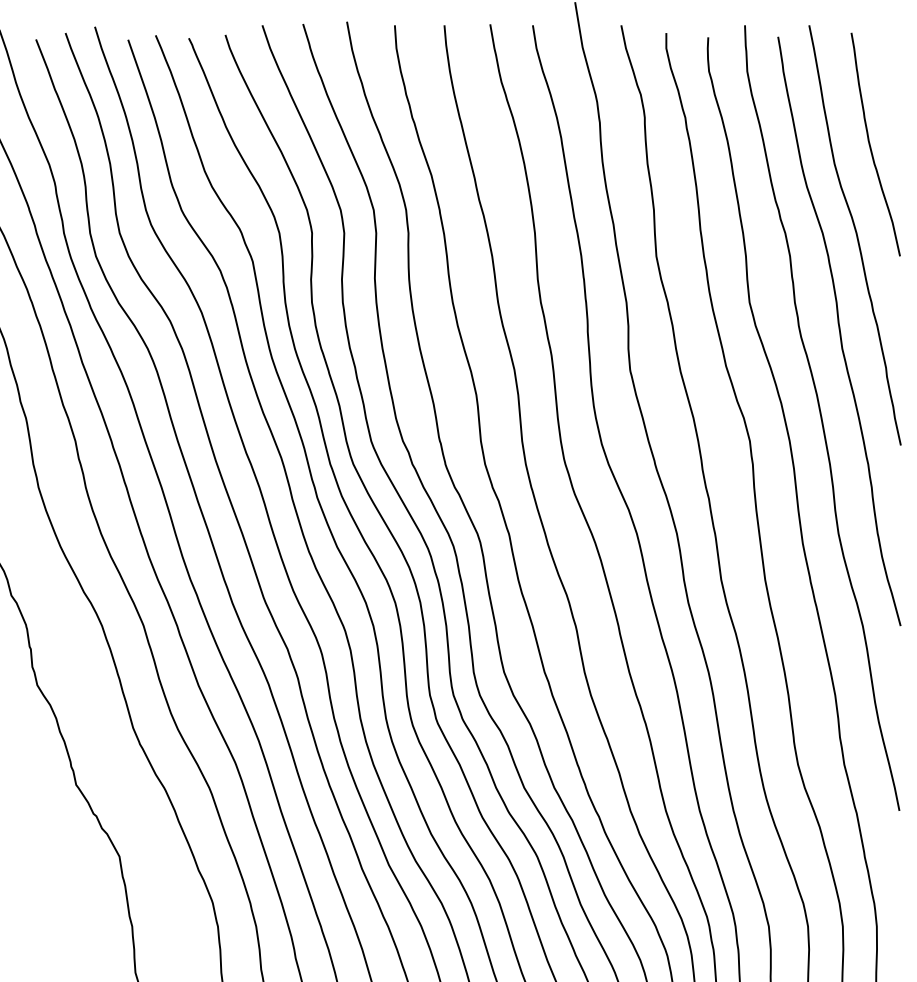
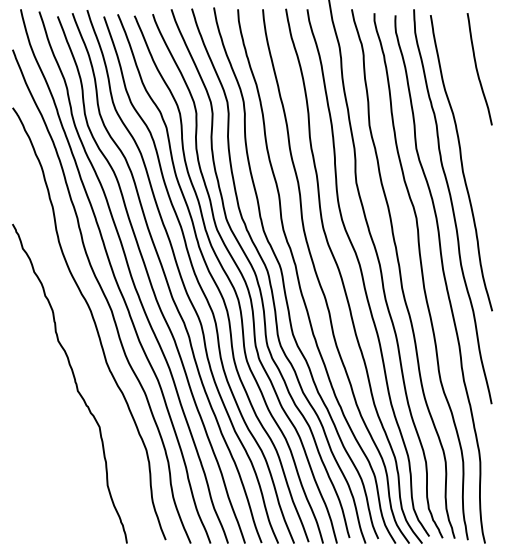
curve: (855, 234) -> (469, 114), removed

